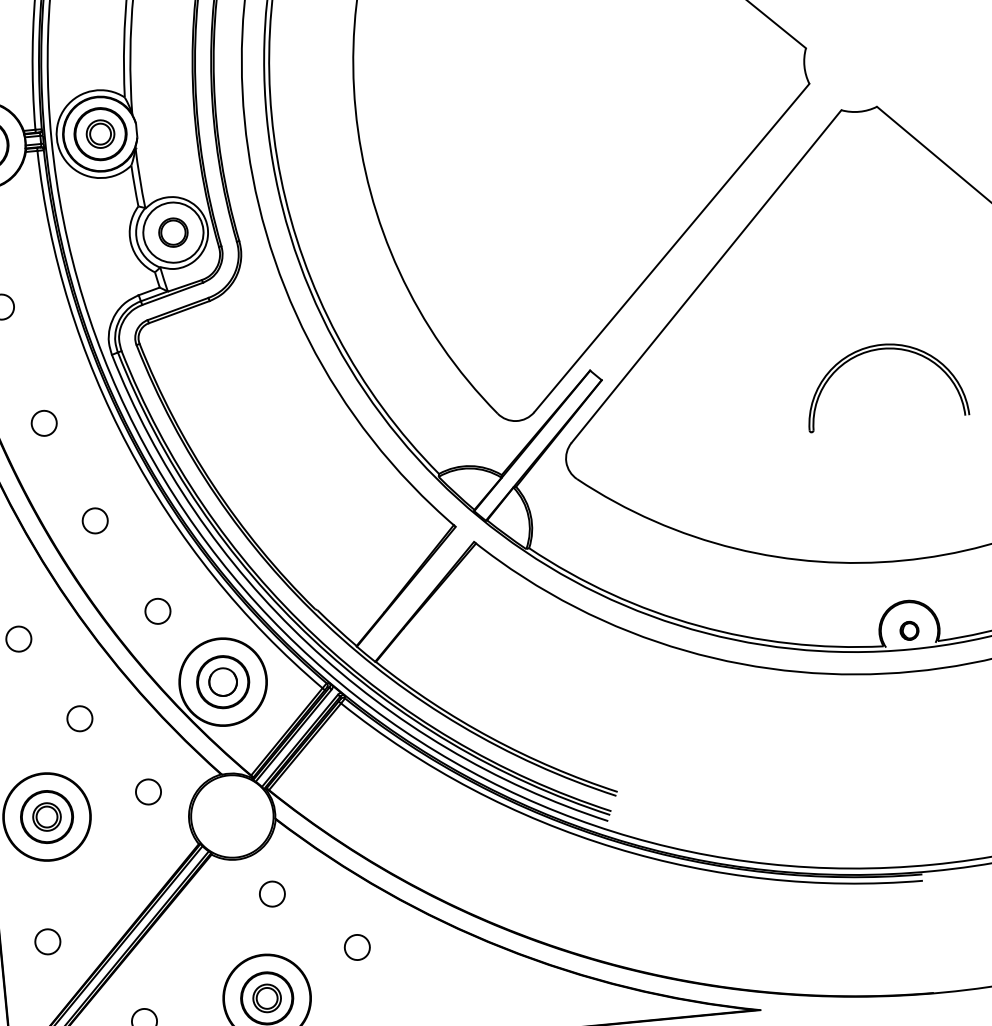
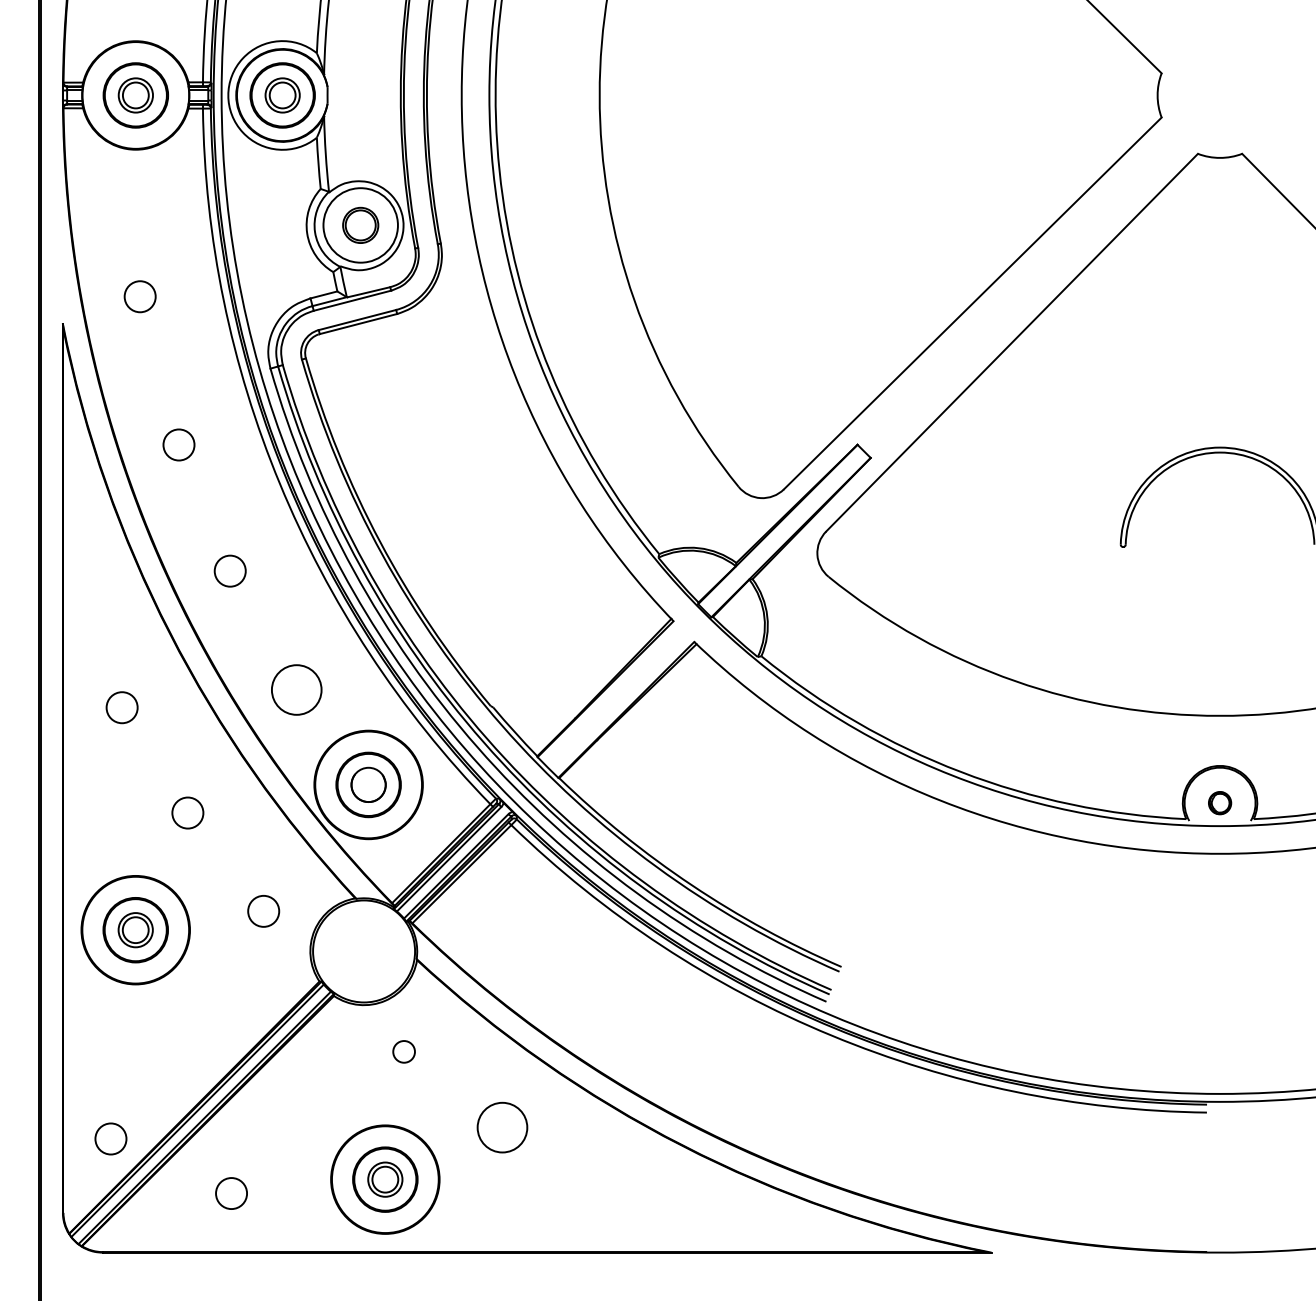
circle: (157, 610) -> (296, 689), size x1.6
circle: (271, 893) -> (403, 1051), size x0.7
circle: (47, 941) -> (110, 1138), moved
circle: (357, 947) -> (502, 1127), size x1.6

